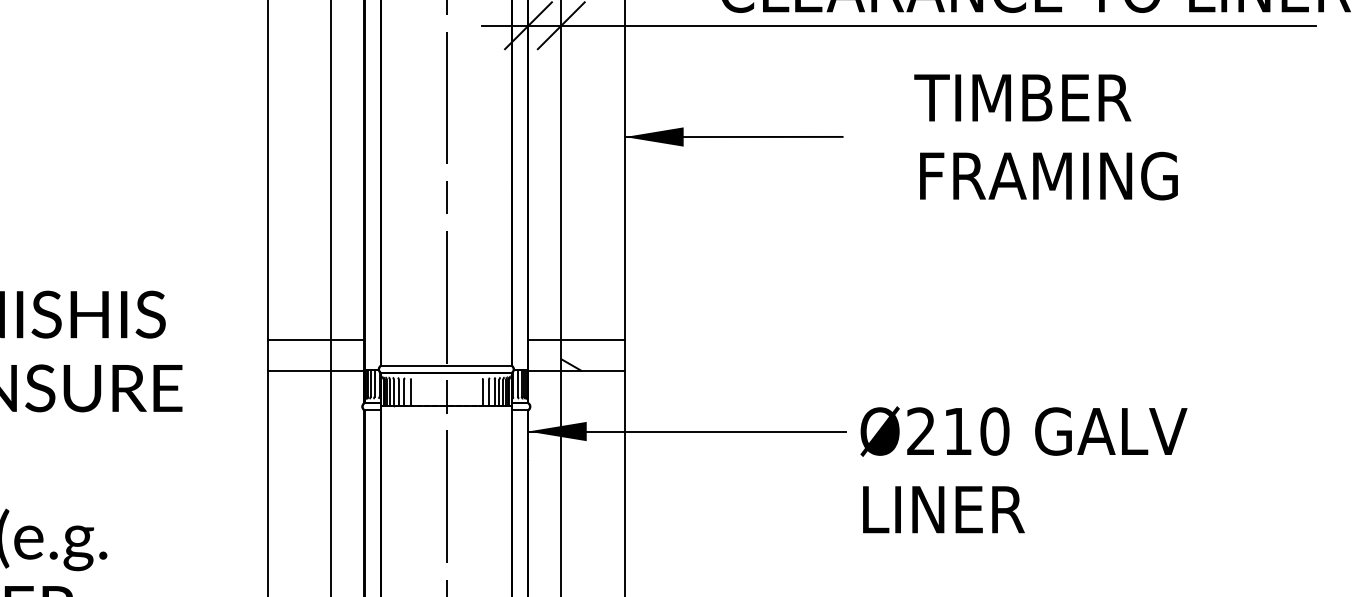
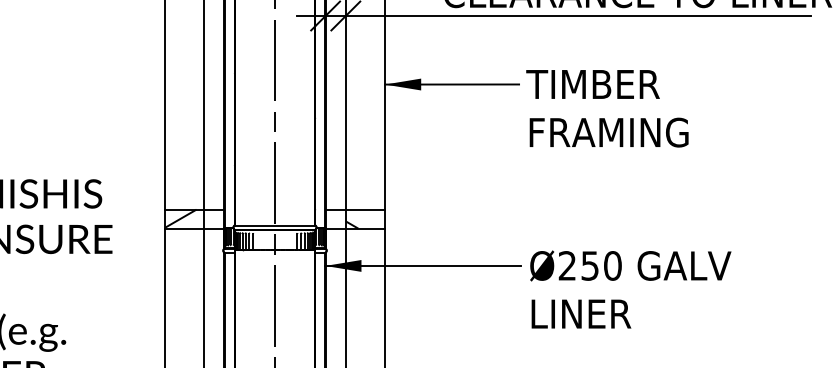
text: (1046, 136) -> (607, 108), moved
hatch: (292, 354) -> (180, 218), added
text: (956, 430) -> (589, 265), Ø210 -> Ø250

